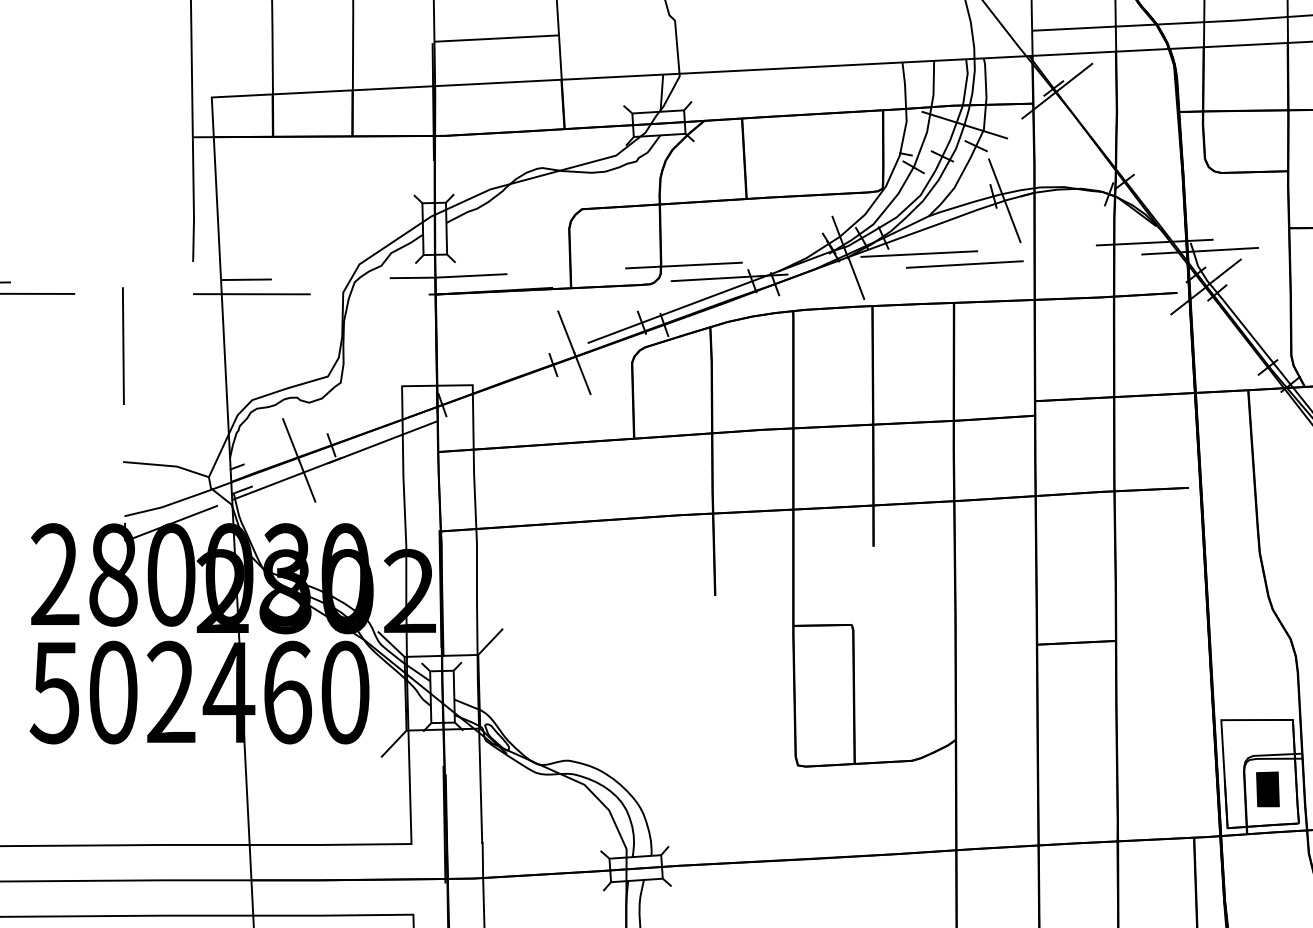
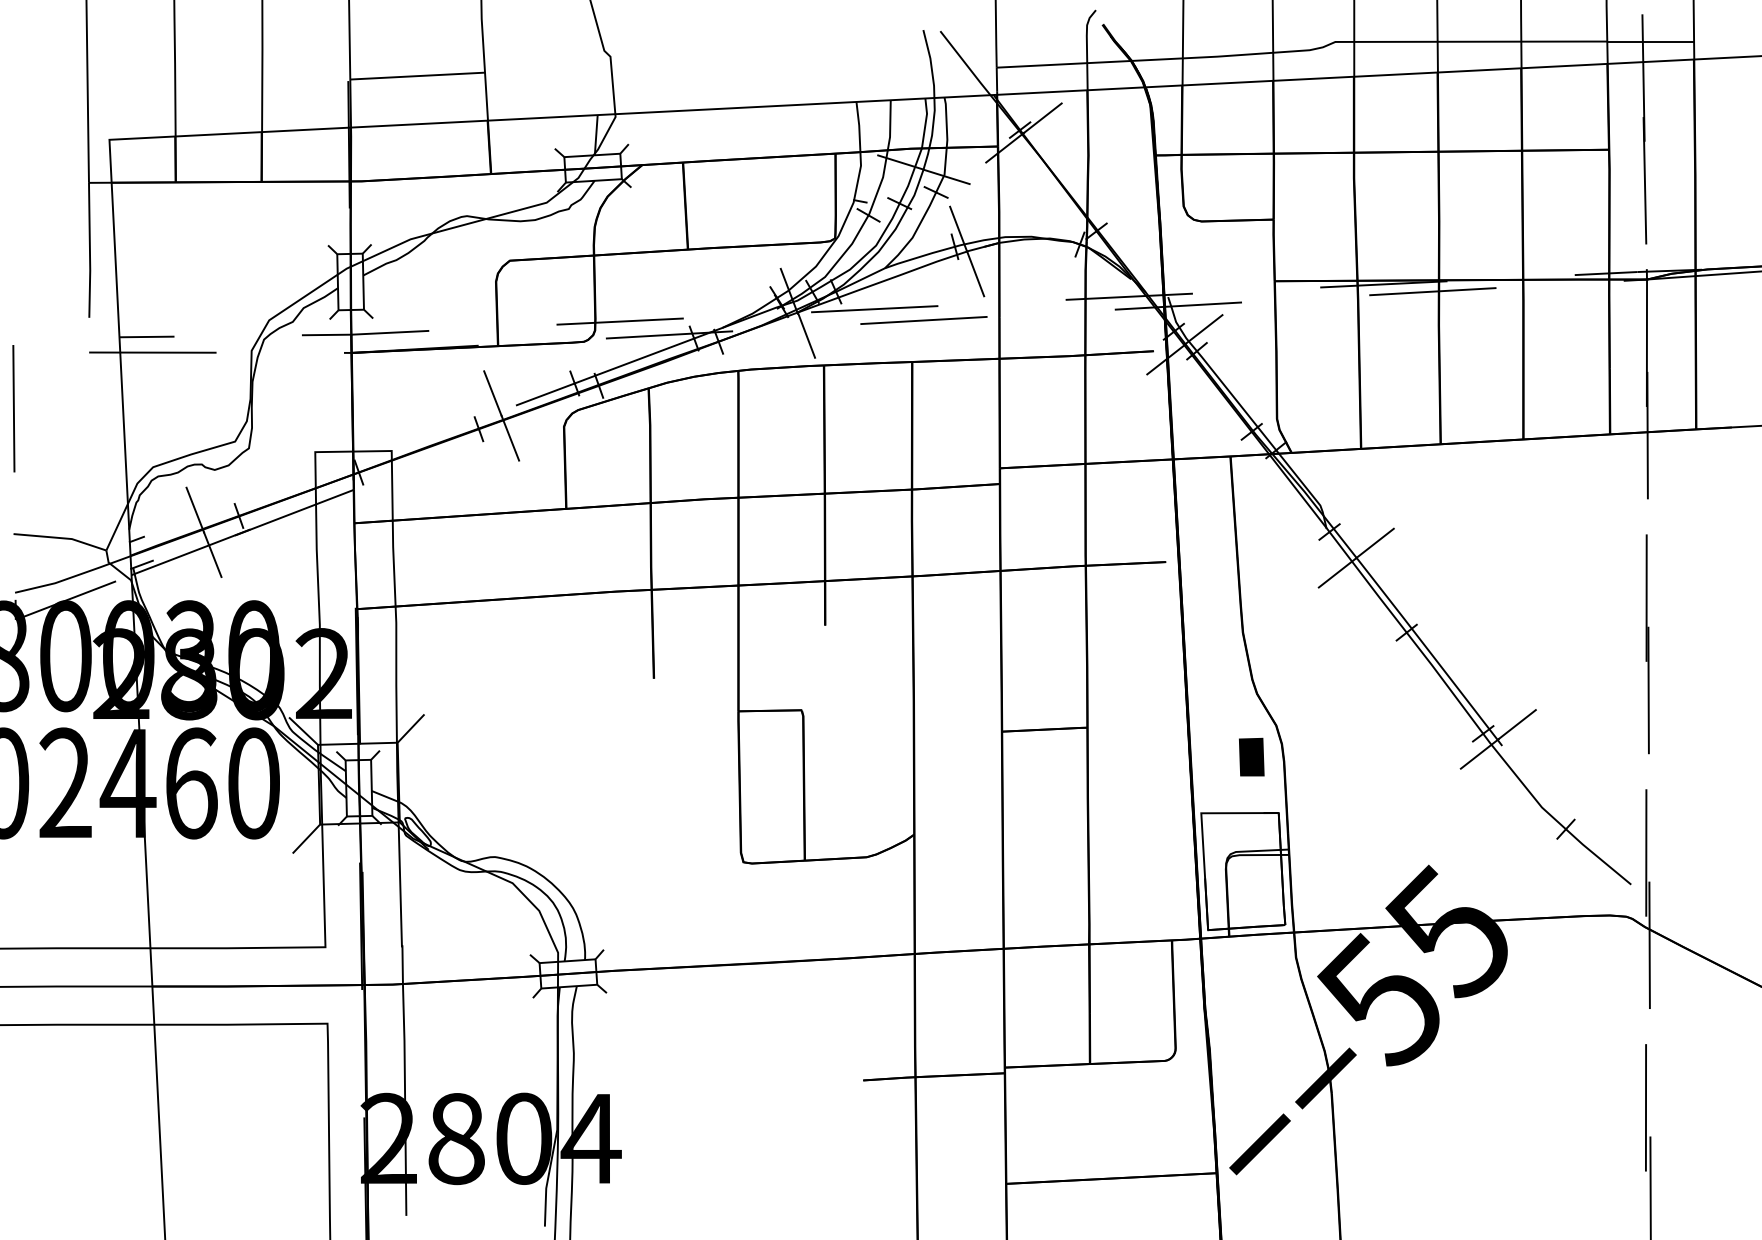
part: (1267, 788) -> (1251, 756), moved

